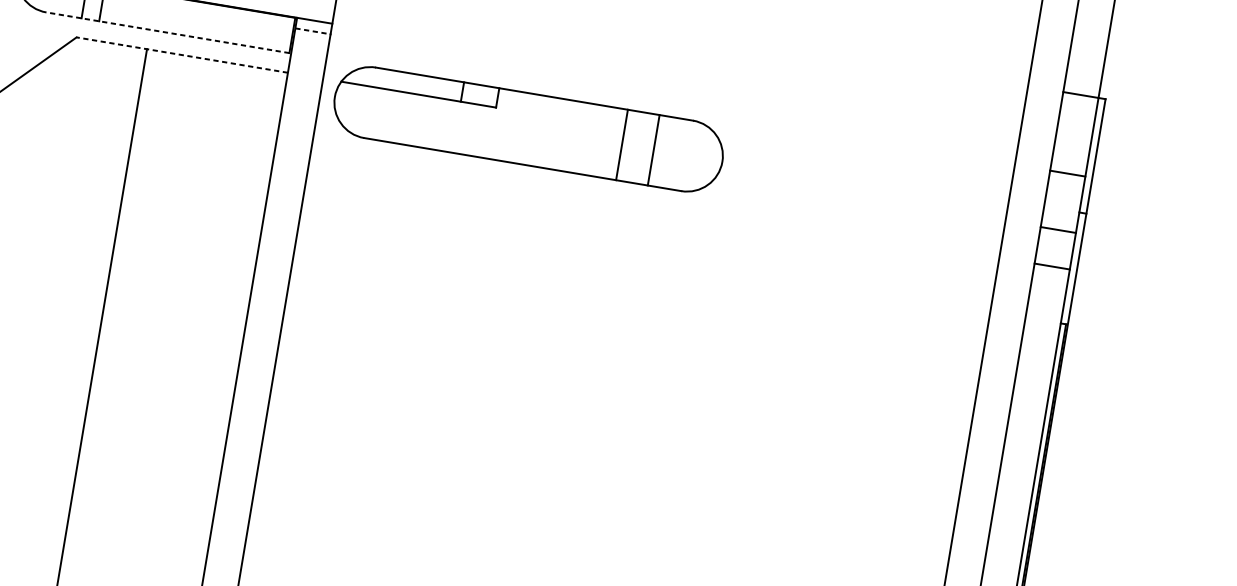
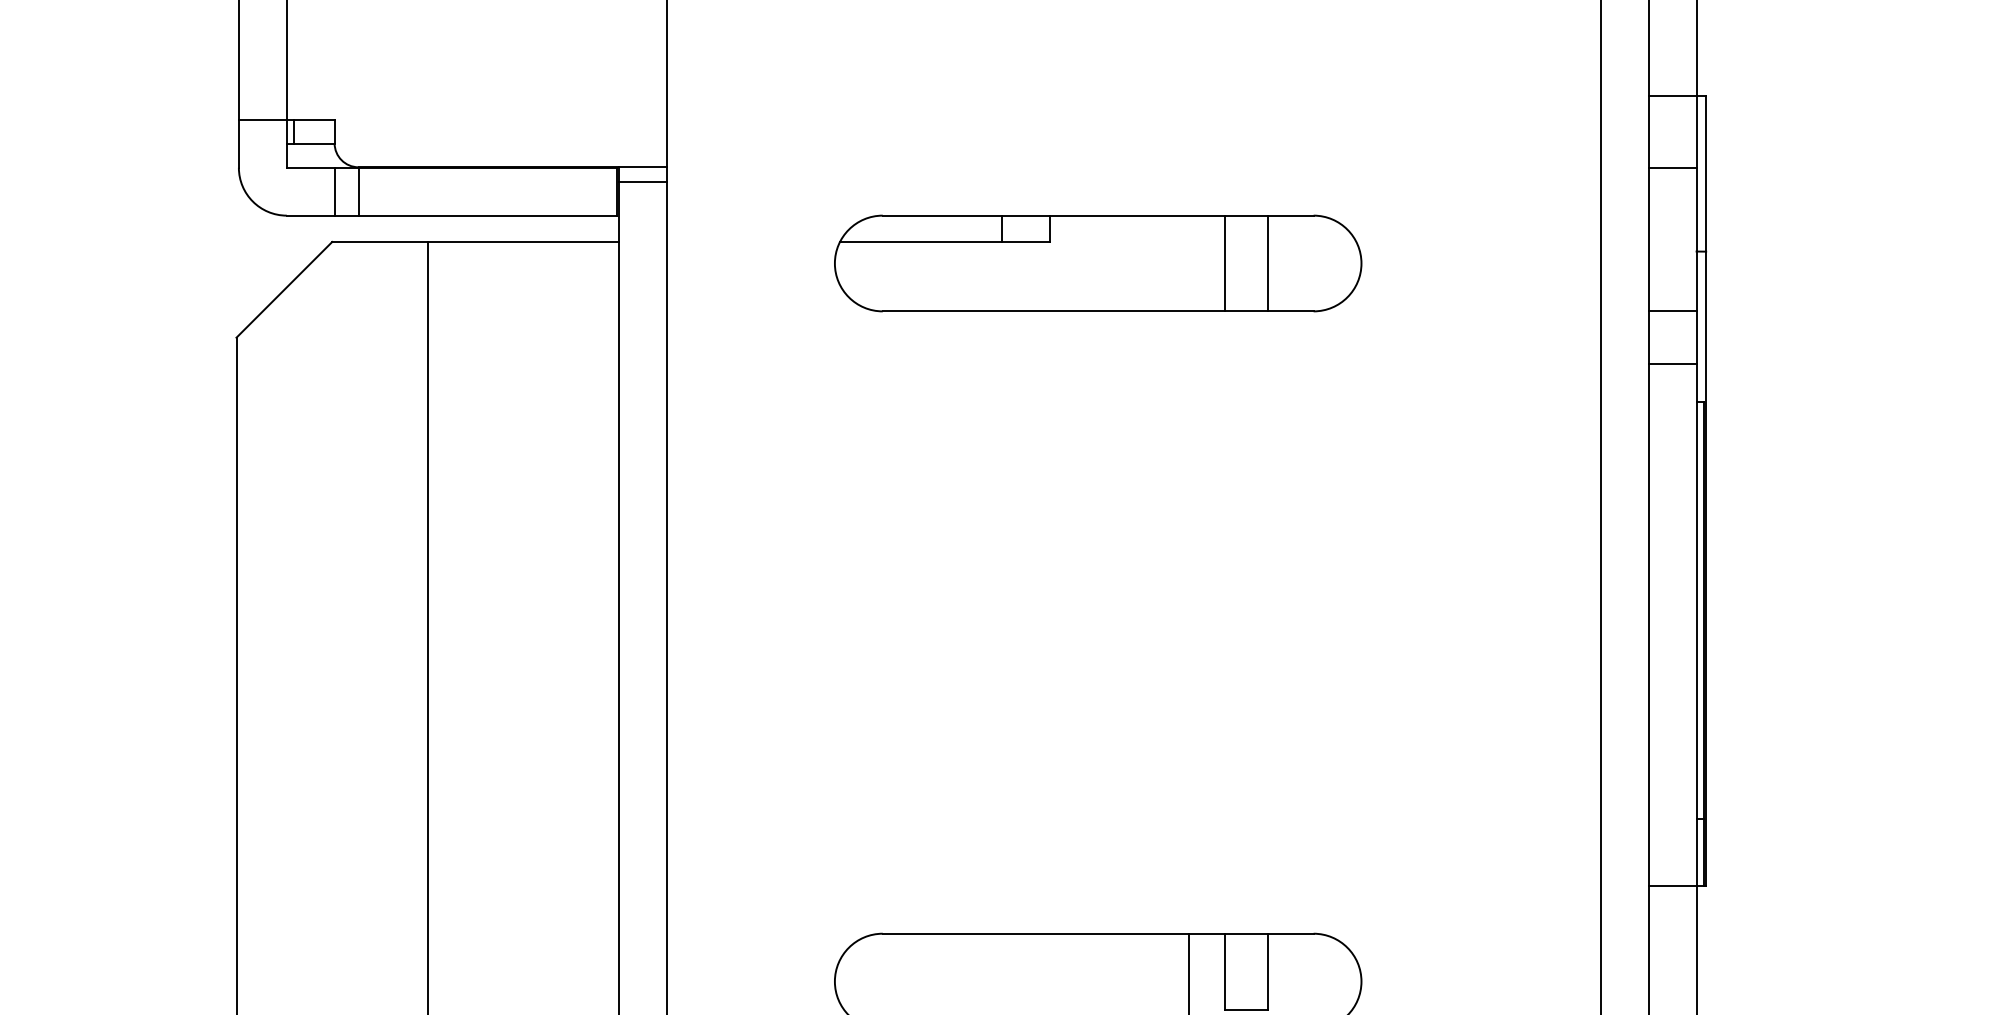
line: (313, 31) -> (643, 181), dashed -> solid
line: (167, 32) -> (451, 215), dashed -> solid
line: (182, 54) -> (475, 241), dashed -> solid
part: (528, 129) -> (1098, 263), moved
line: (1067, 173) -> (1672, 167), moved
line: (1058, 230) -> (1672, 311), moved
line: (1052, 266) -> (1672, 364), moved

